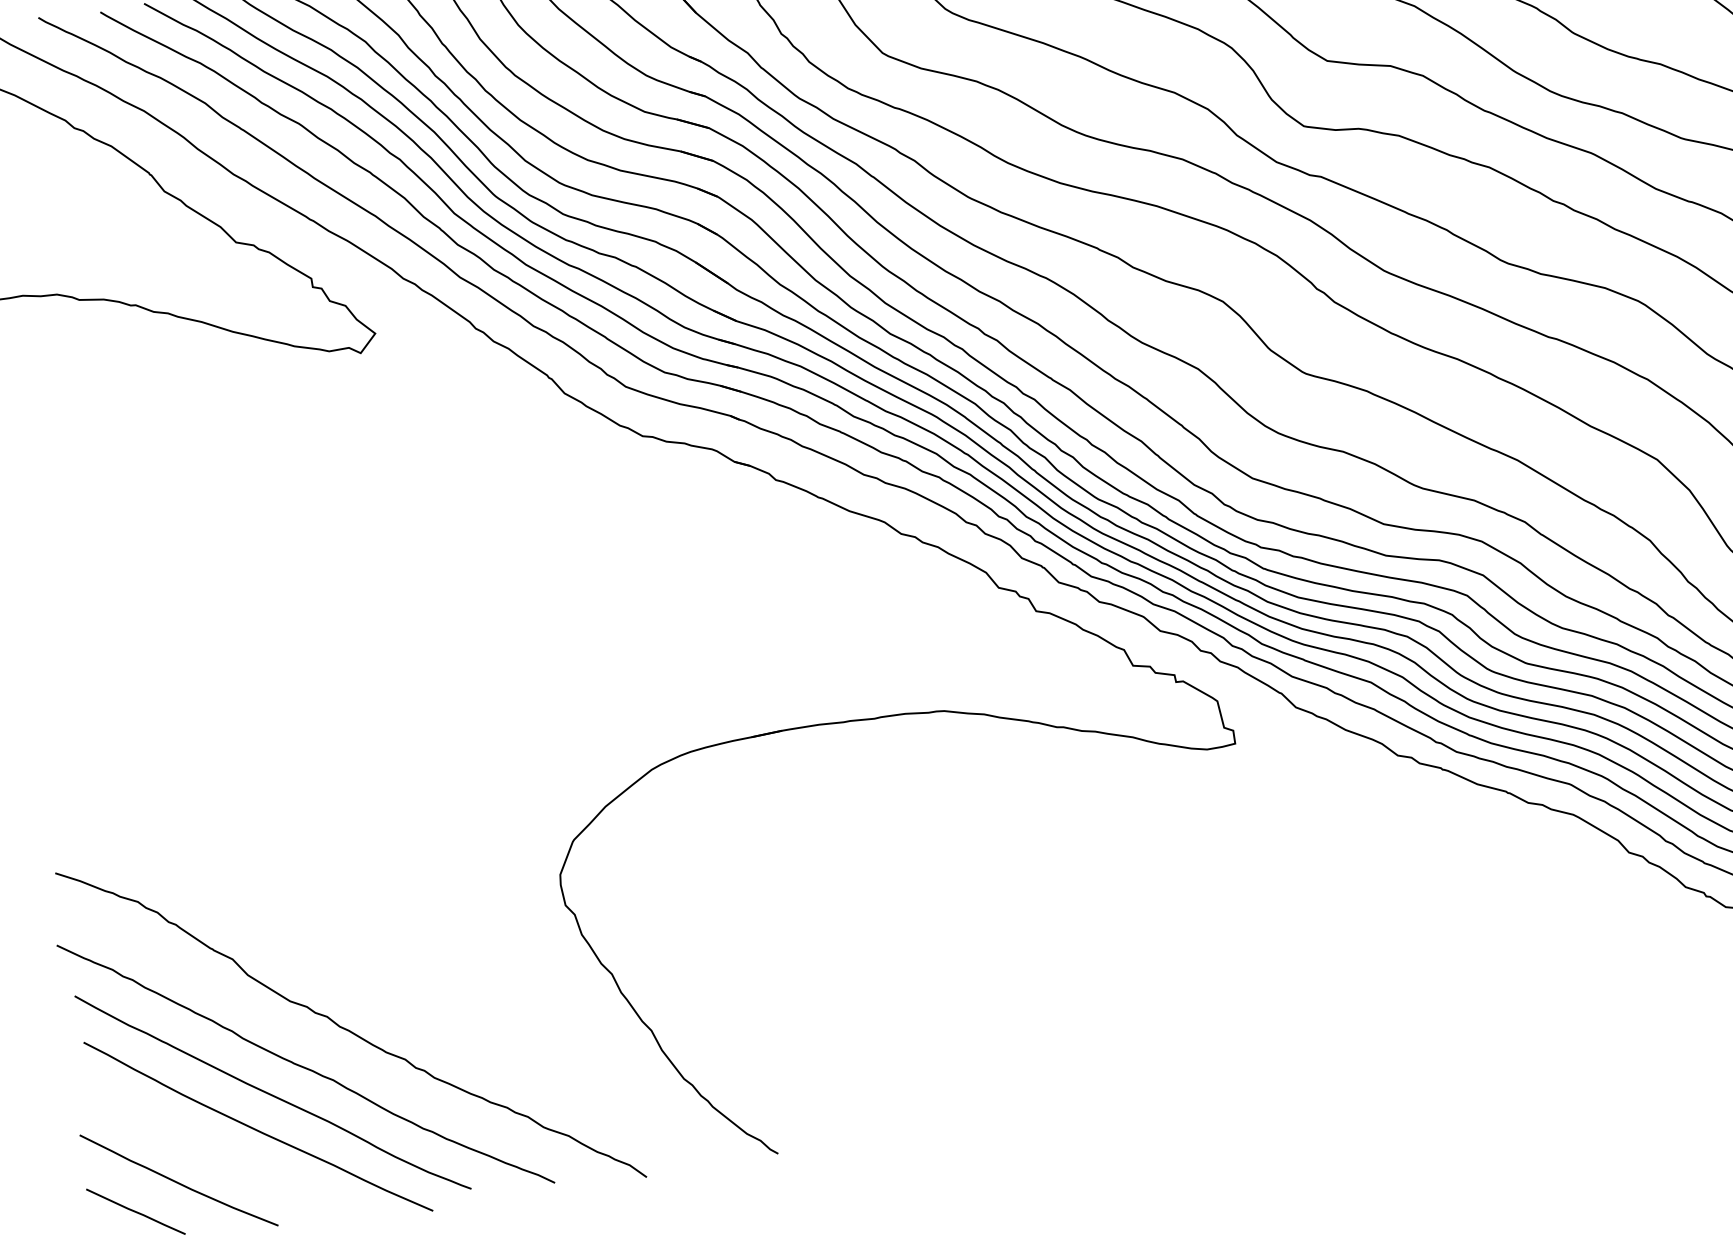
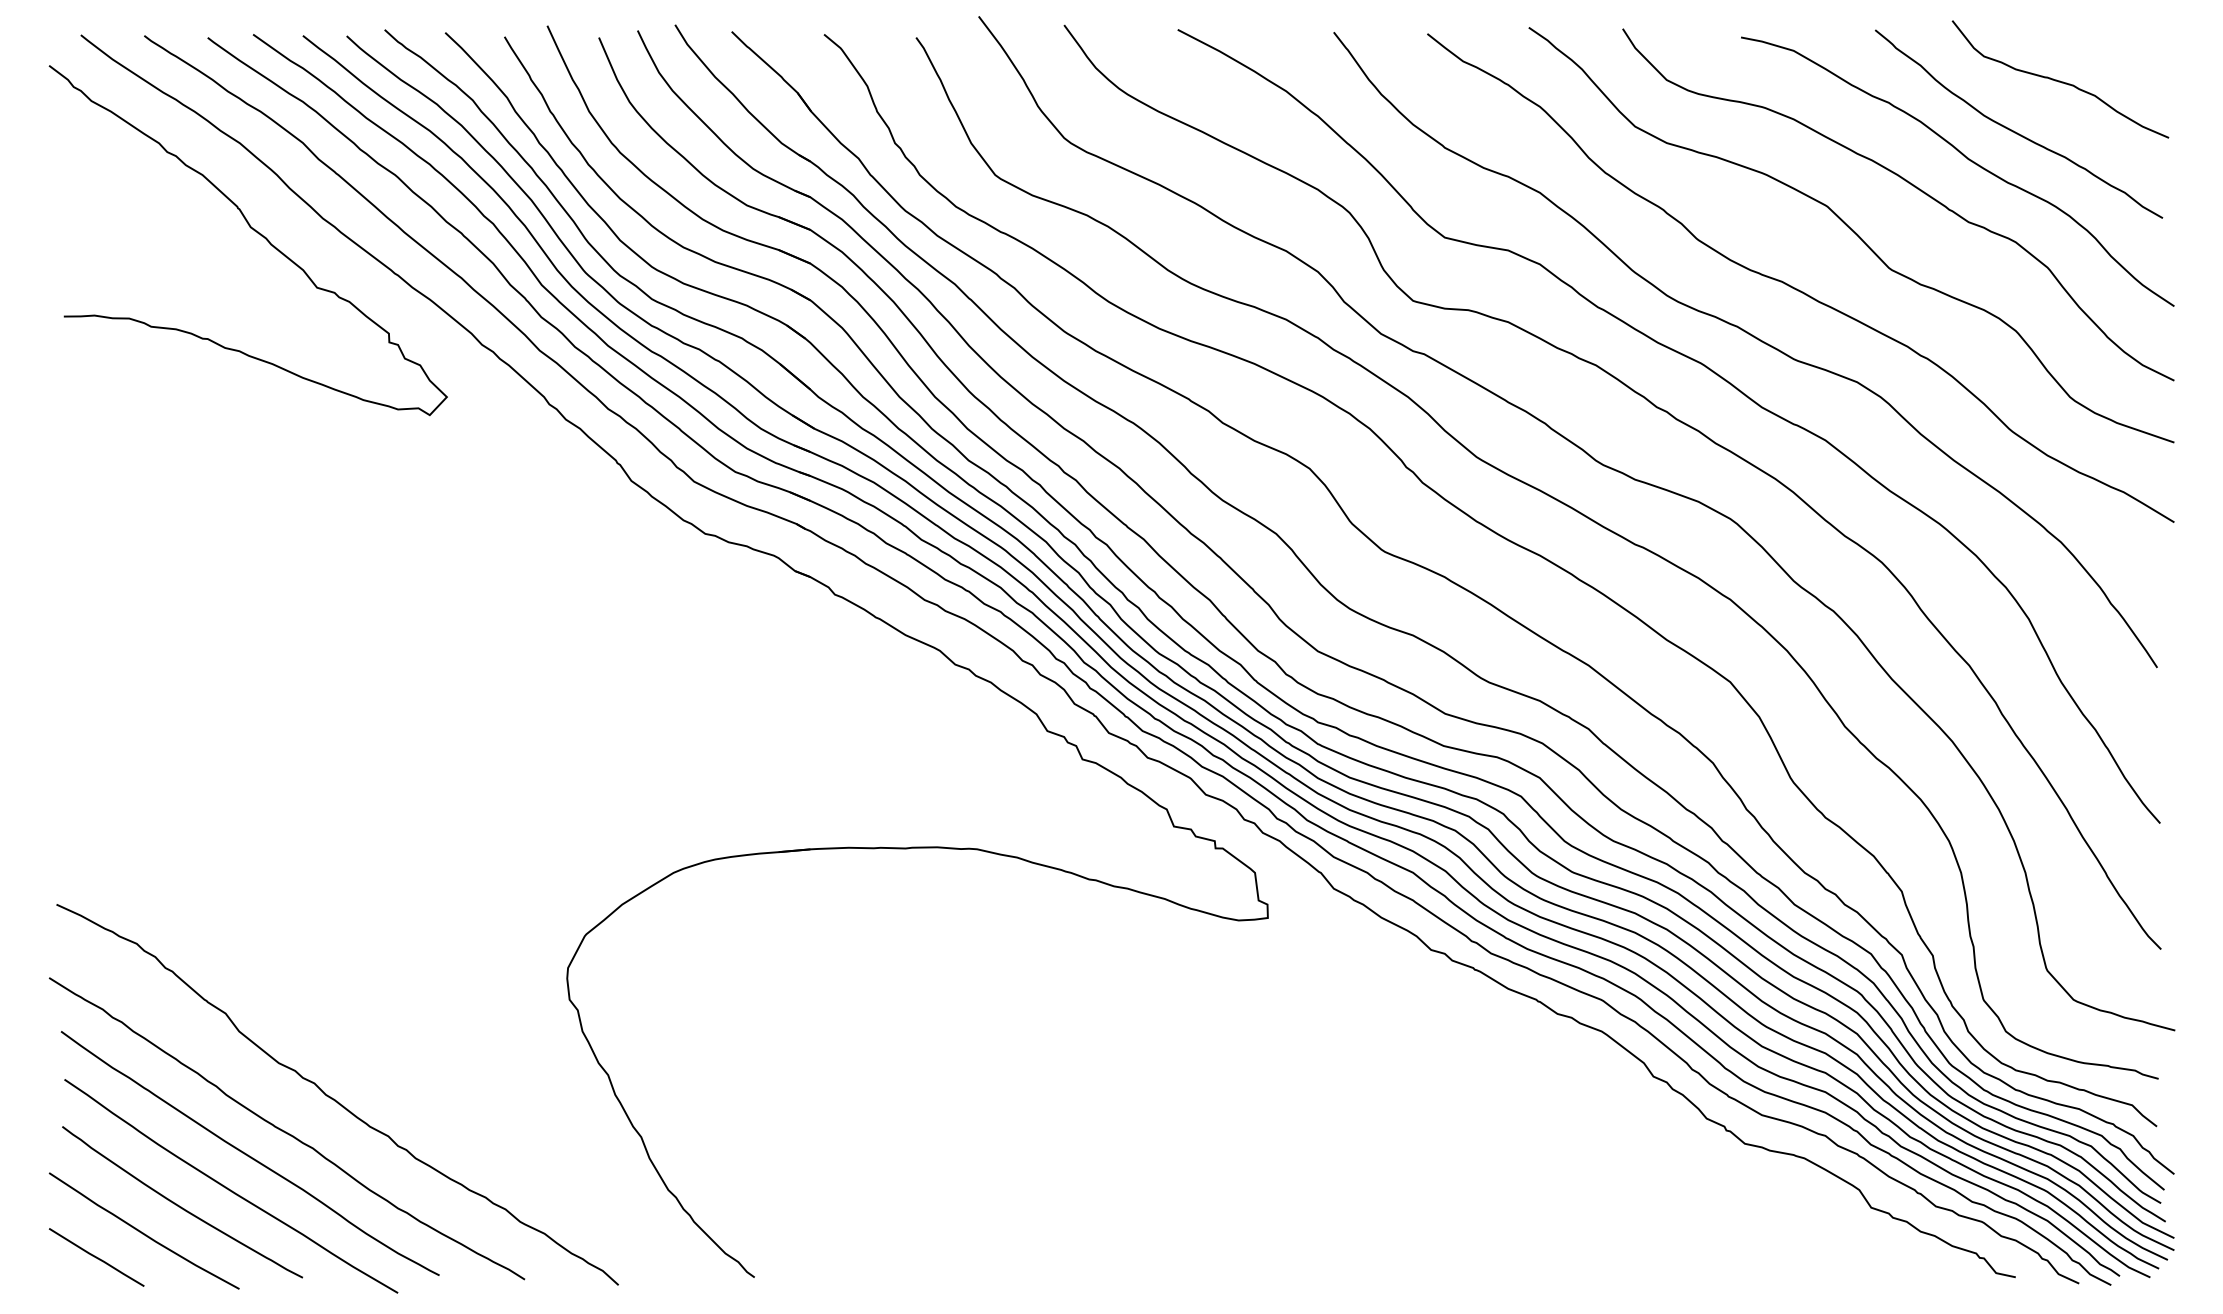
curve: (212, 1152) -> (181, 1206), added

